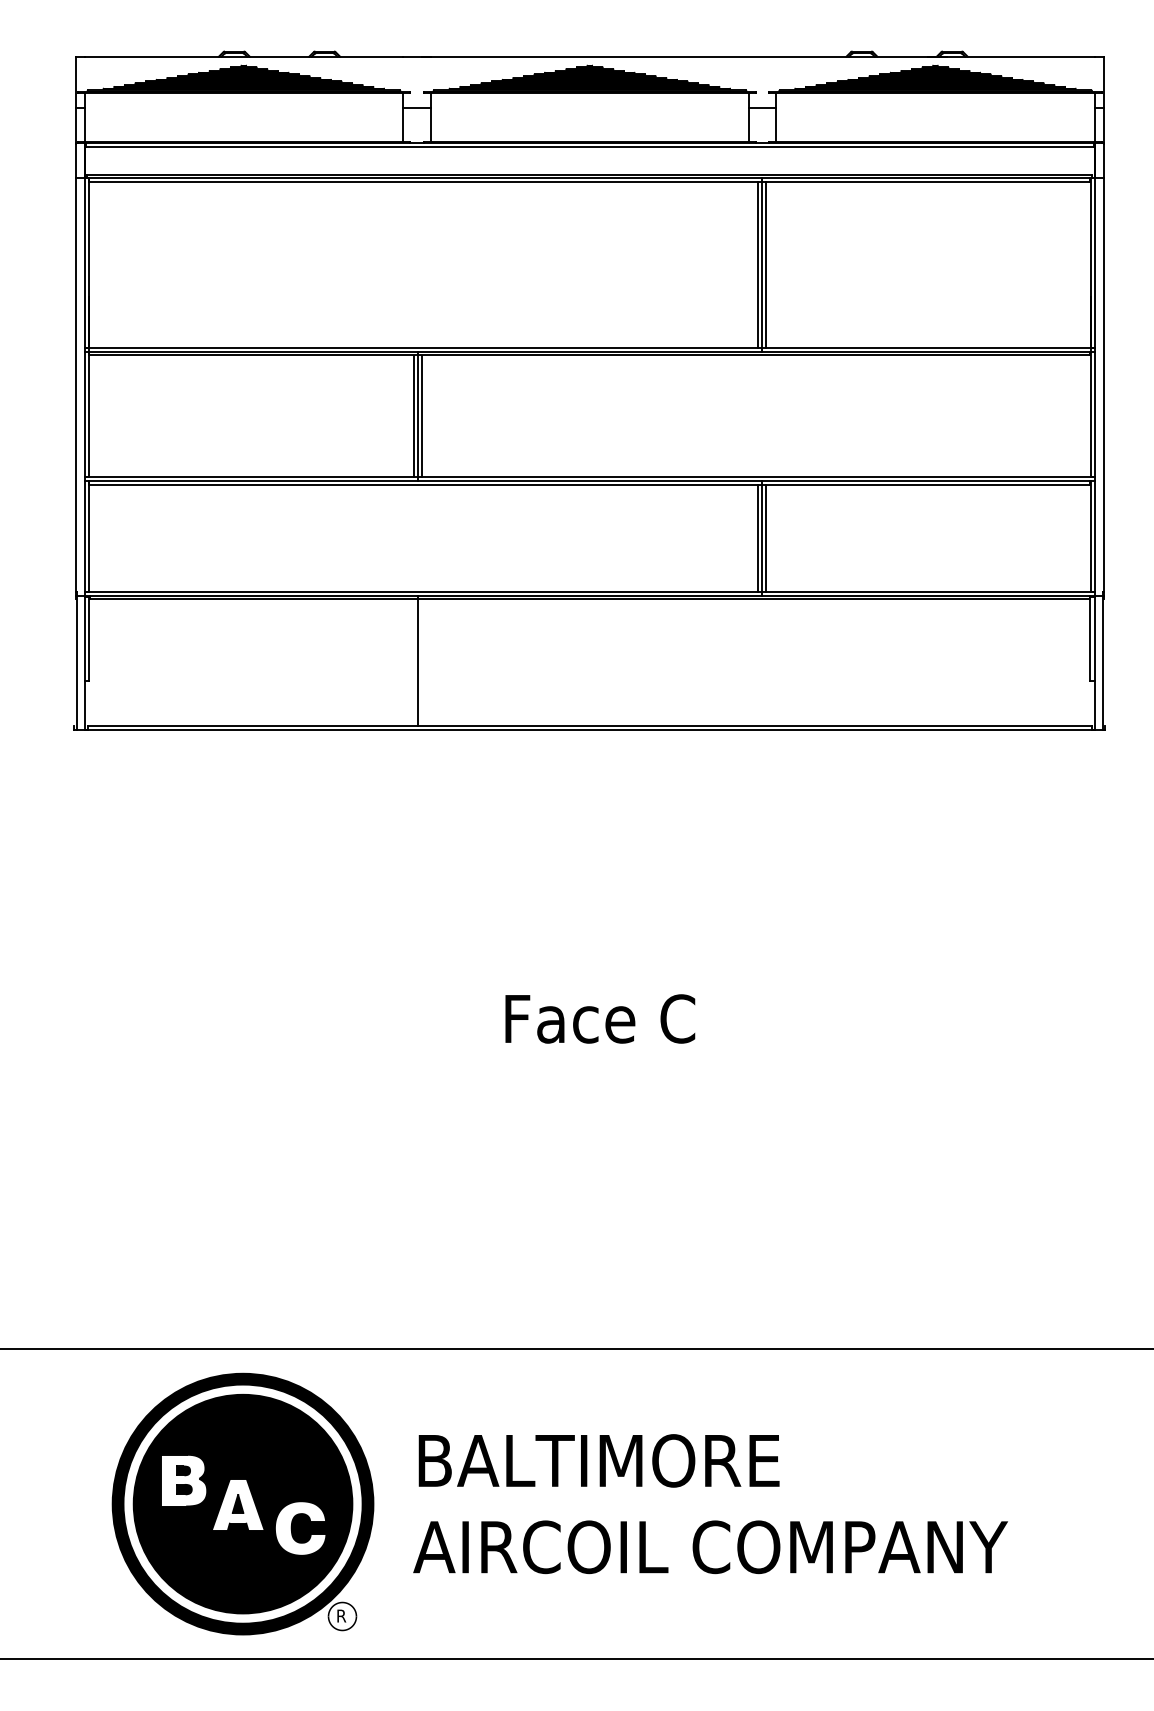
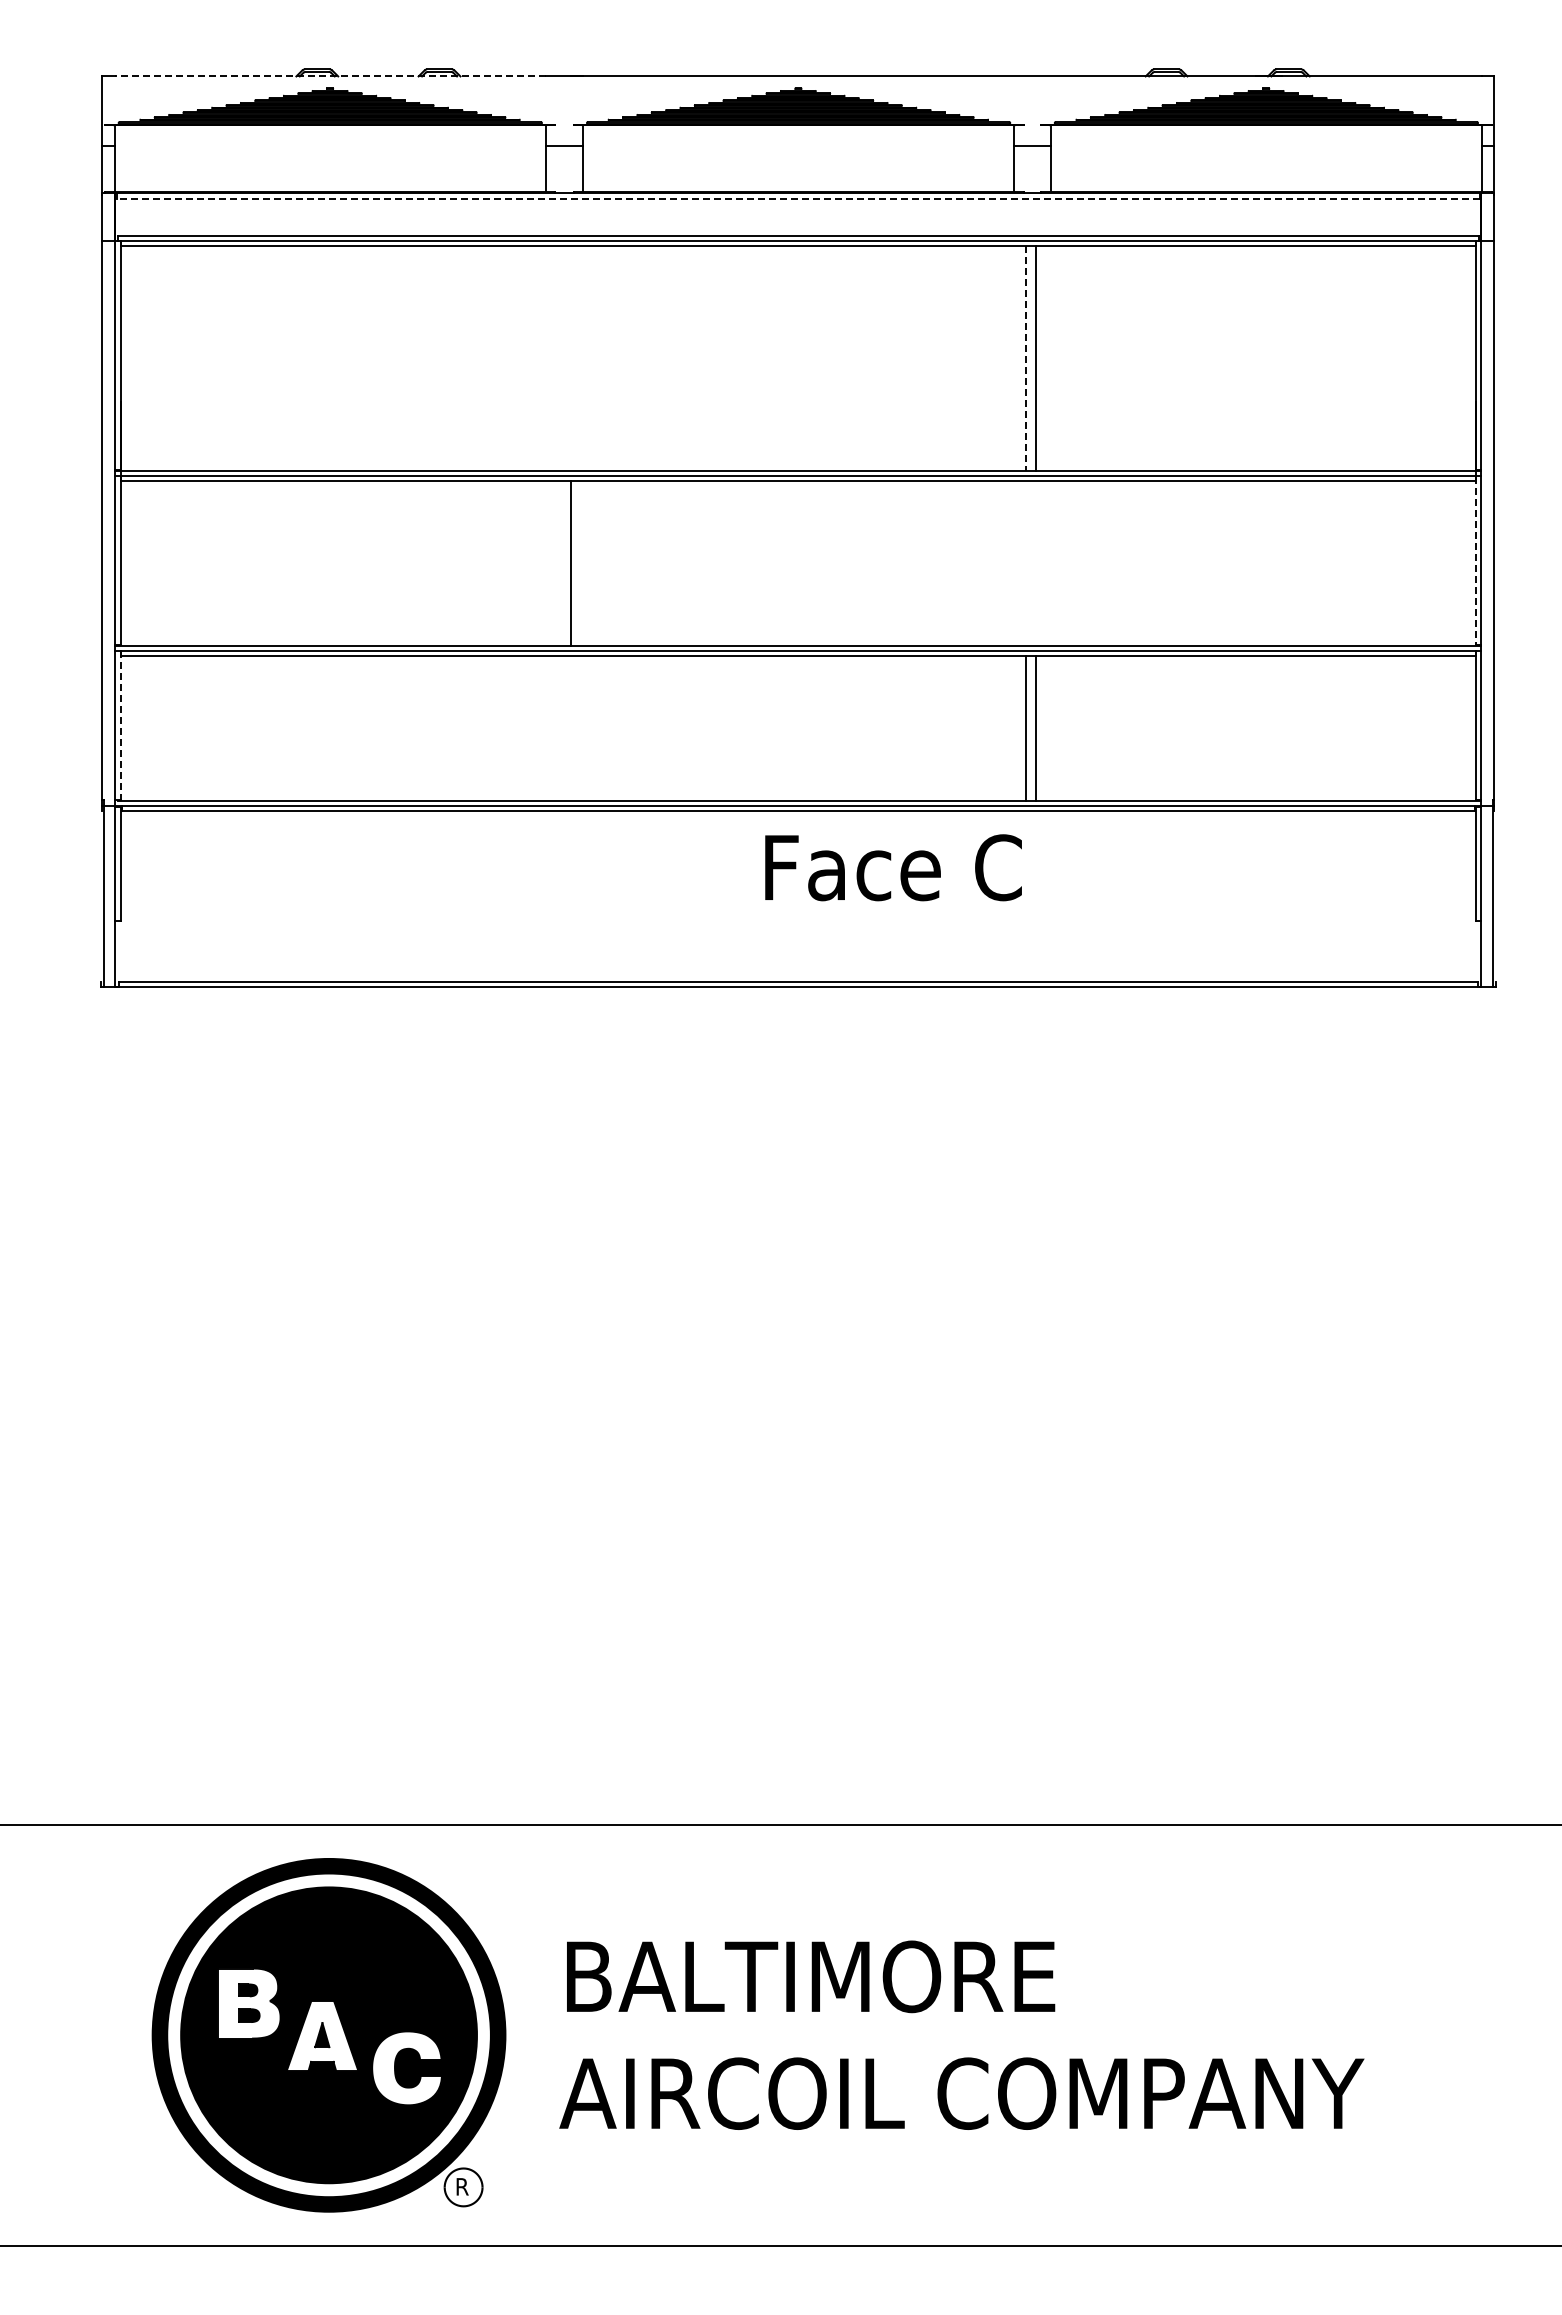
line: (244, 56) -> (330, 76), solid -> dashed
line: (589, 146) -> (798, 198), solid -> dashed
line: (757, 265) -> (1025, 358), solid -> dashed
line: (762, 265) -> (1031, 358), removed
line: (417, 415) -> (565, 562), removed
line: (1090, 415) -> (1476, 561), solid -> dashed
line: (414, 416) -> (560, 563), removed
line: (88, 536) -> (120, 725), solid -> dashed
line: (762, 538) -> (1031, 728), removed
line: (417, 661) -> (565, 894), removed
text: (600, 1018) -> (893, 867), moved

